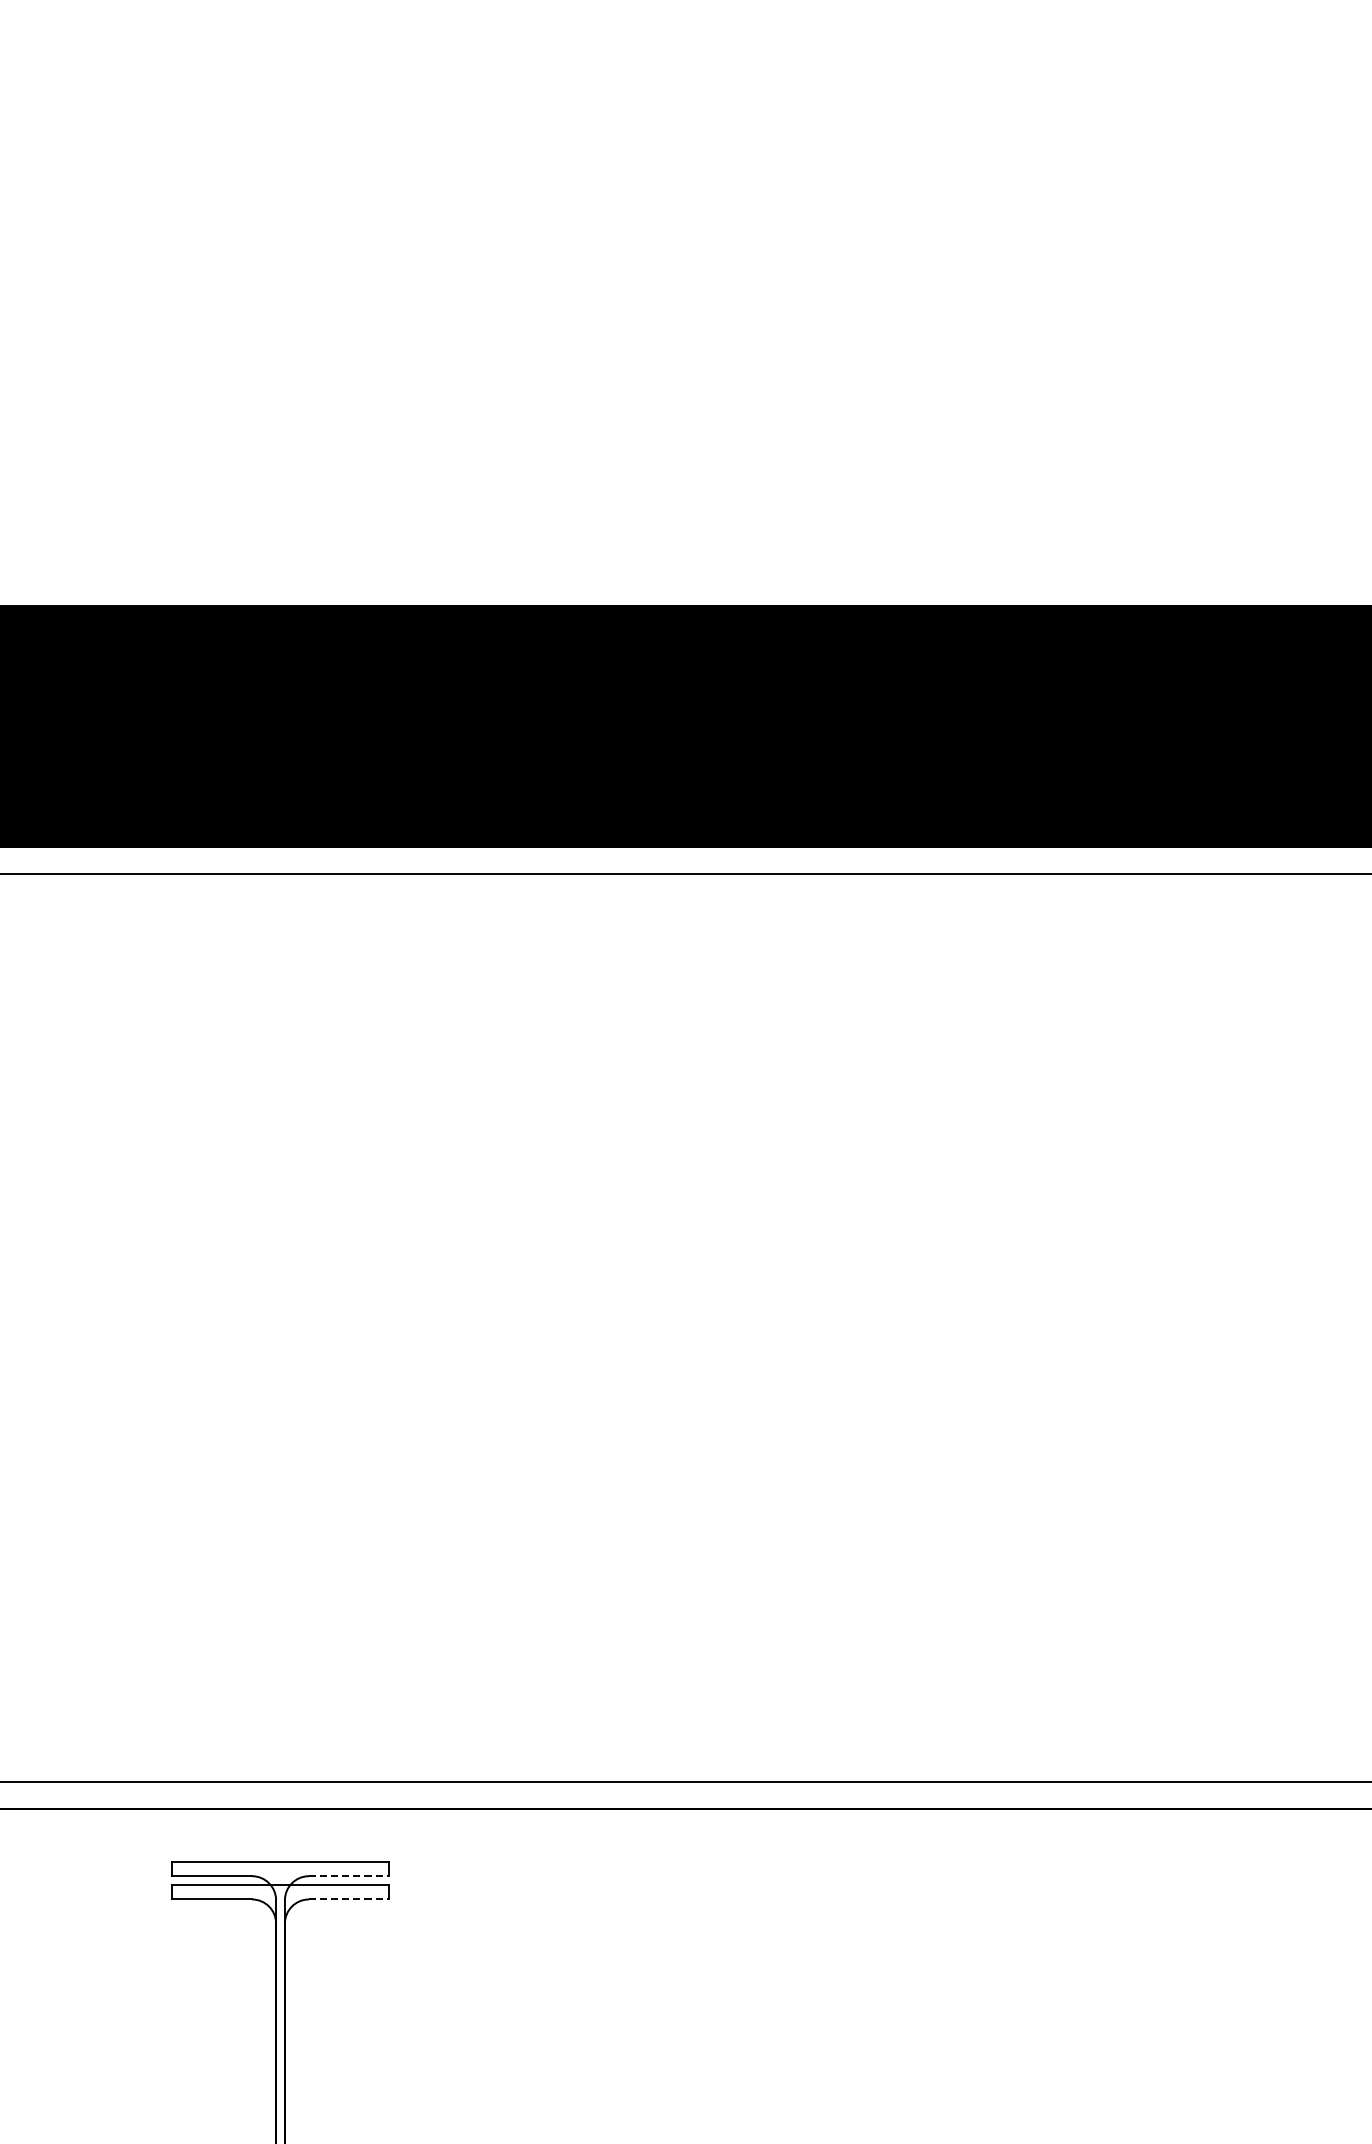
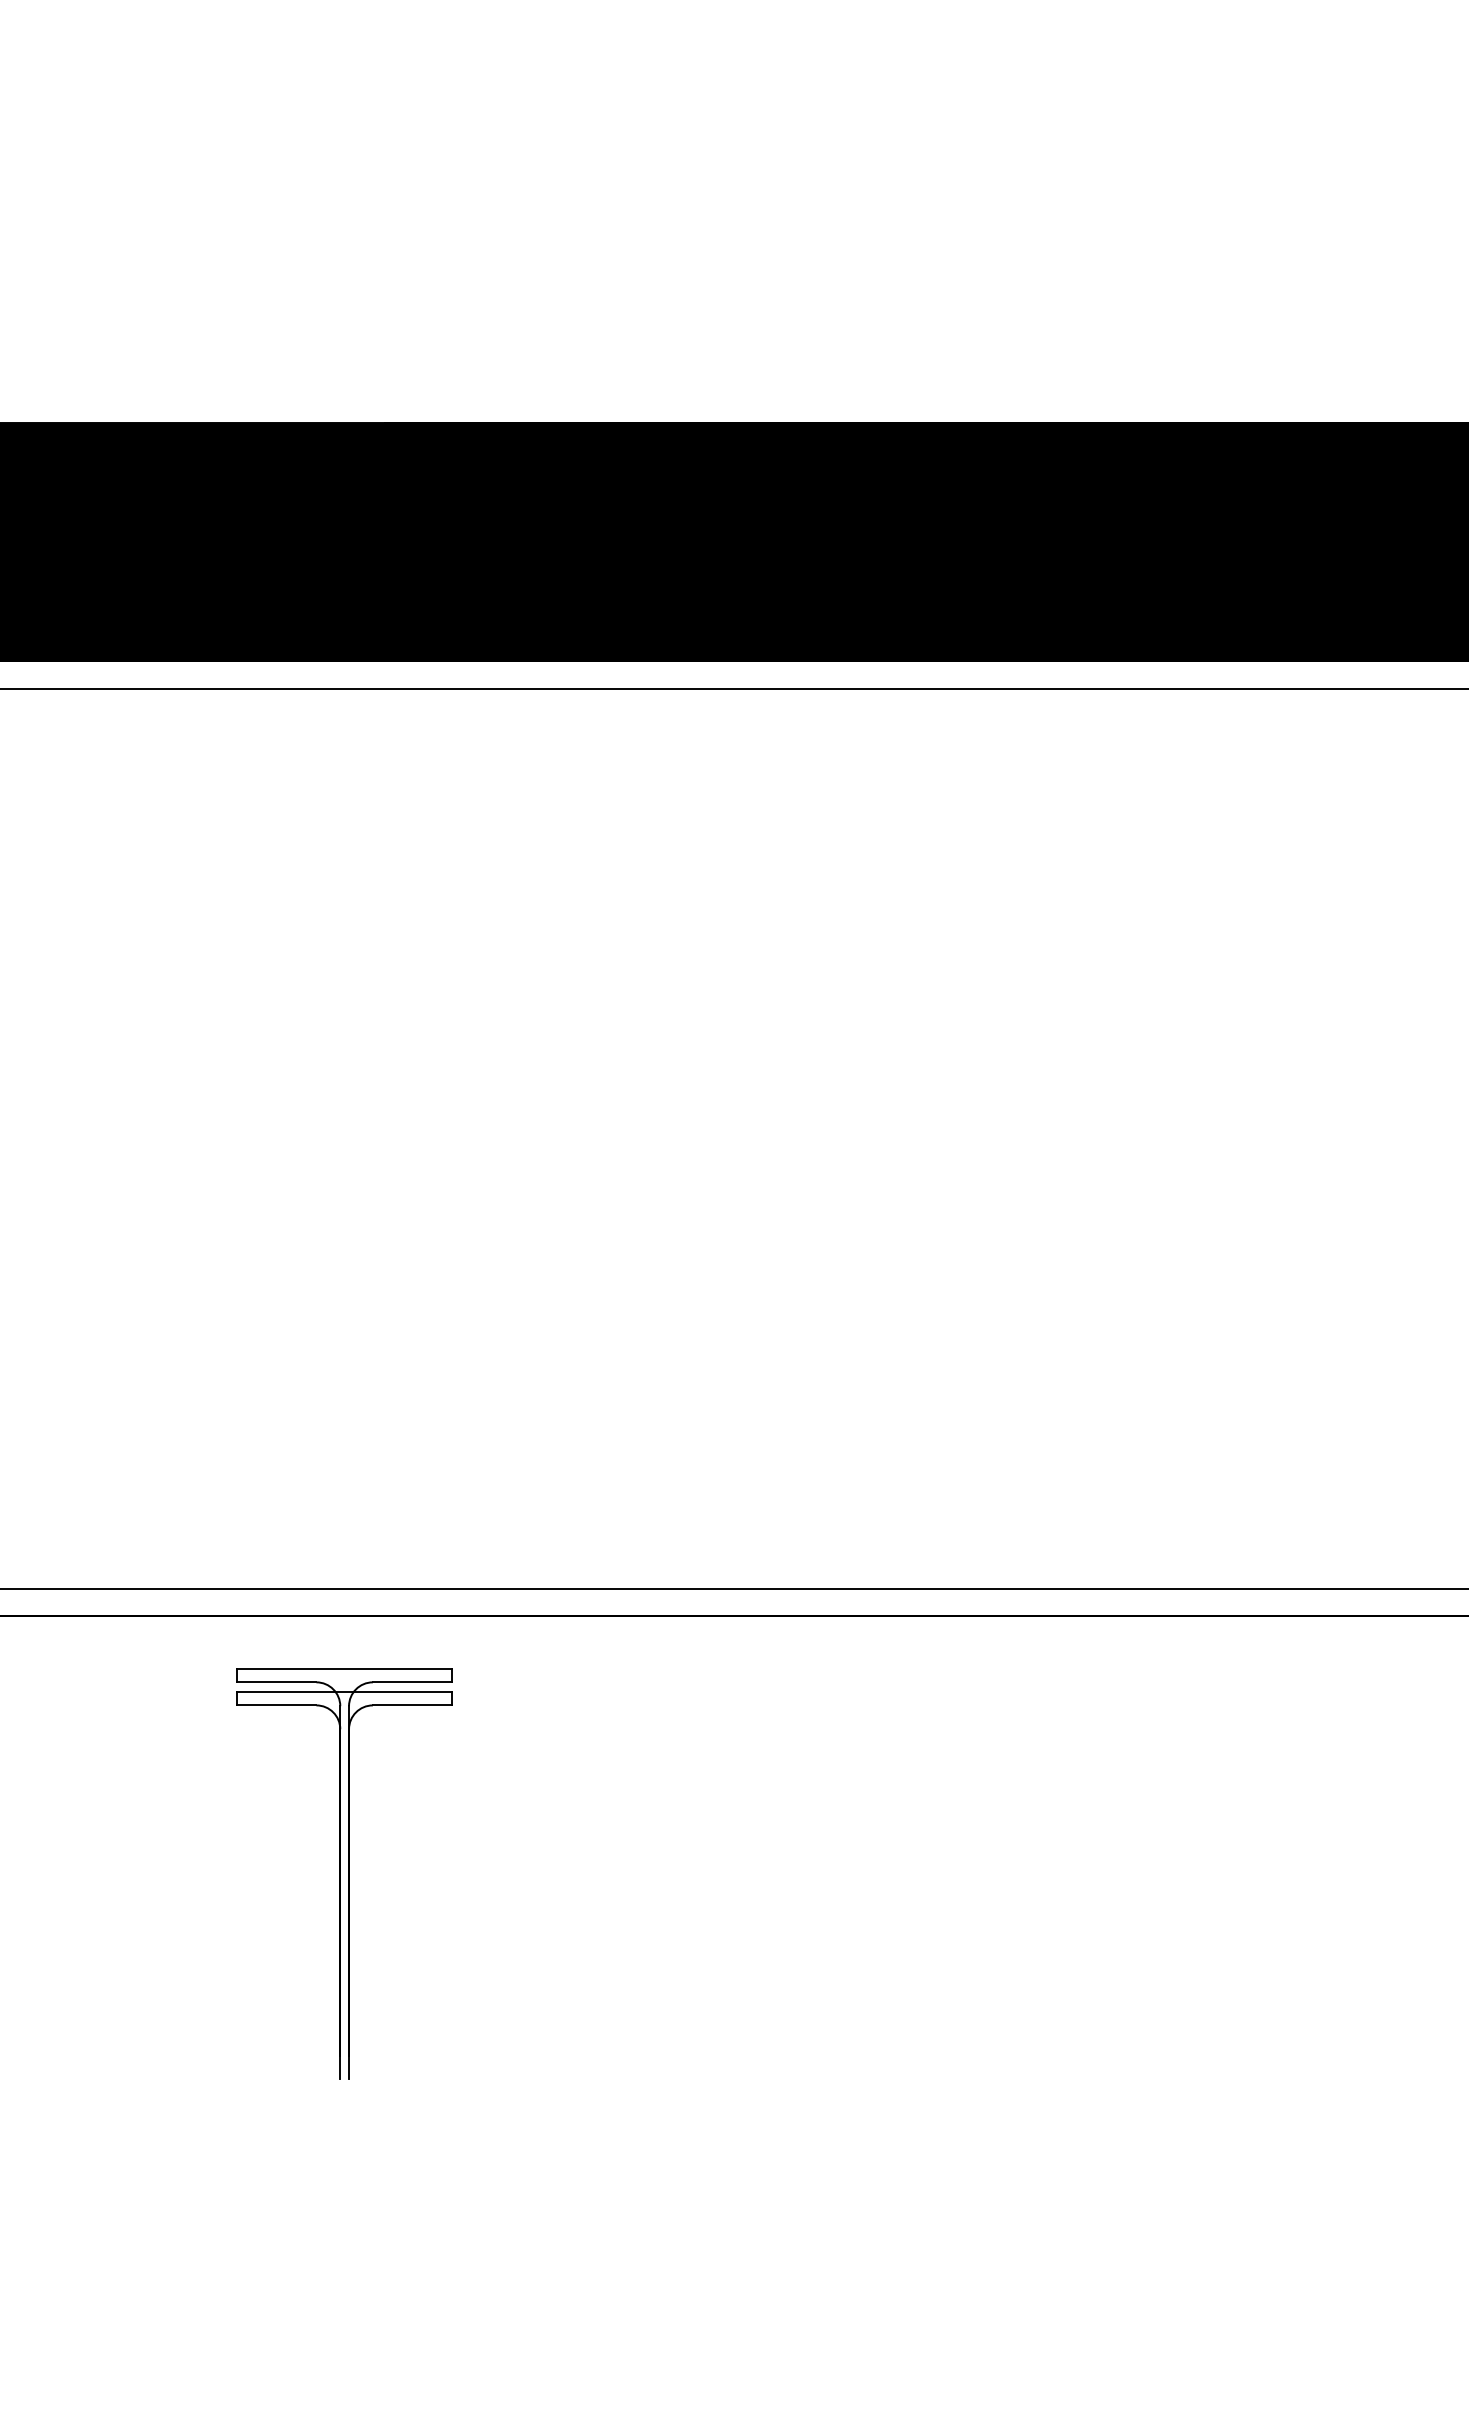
line: (348, 1876) -> (412, 1682), dashed -> solid
line: (348, 1899) -> (412, 1705), dashed -> solid

